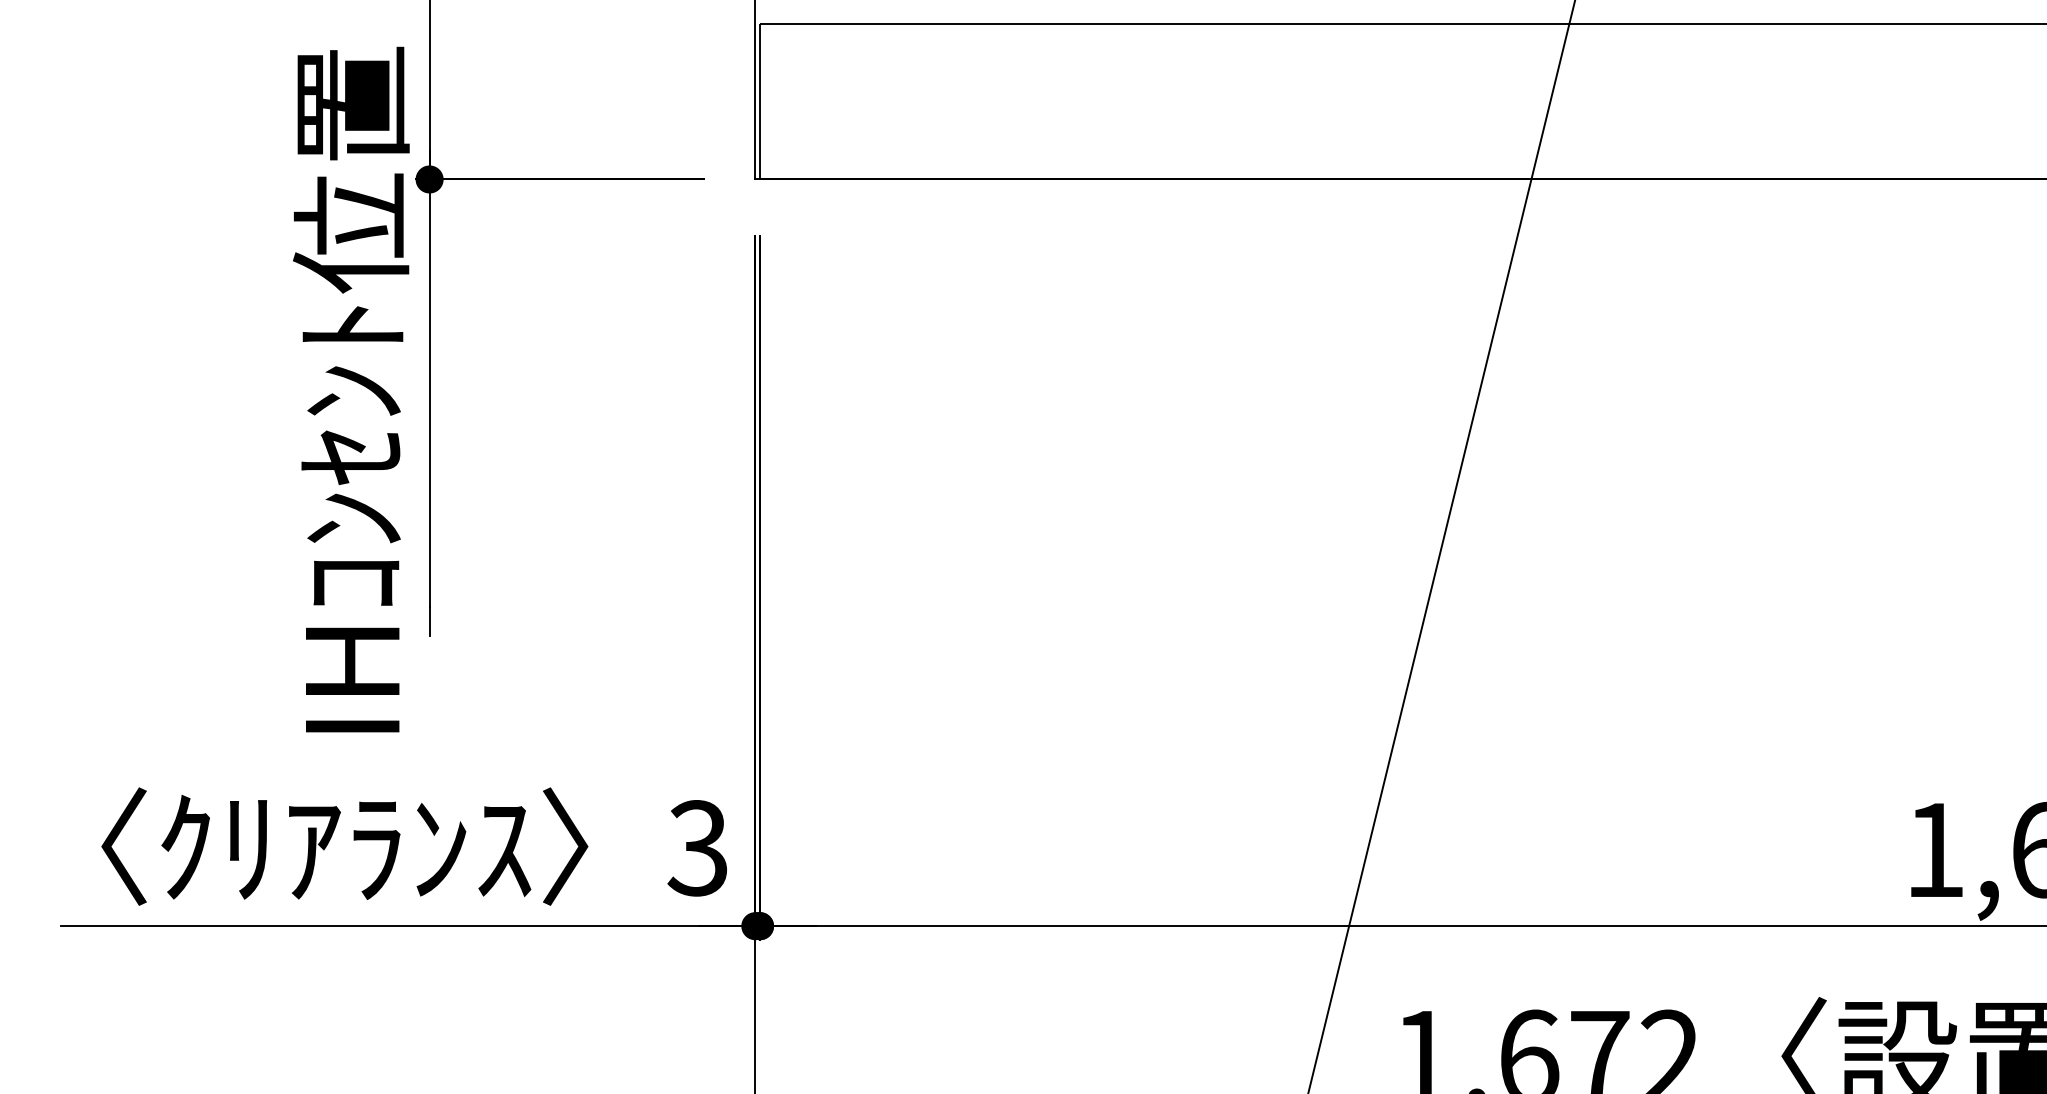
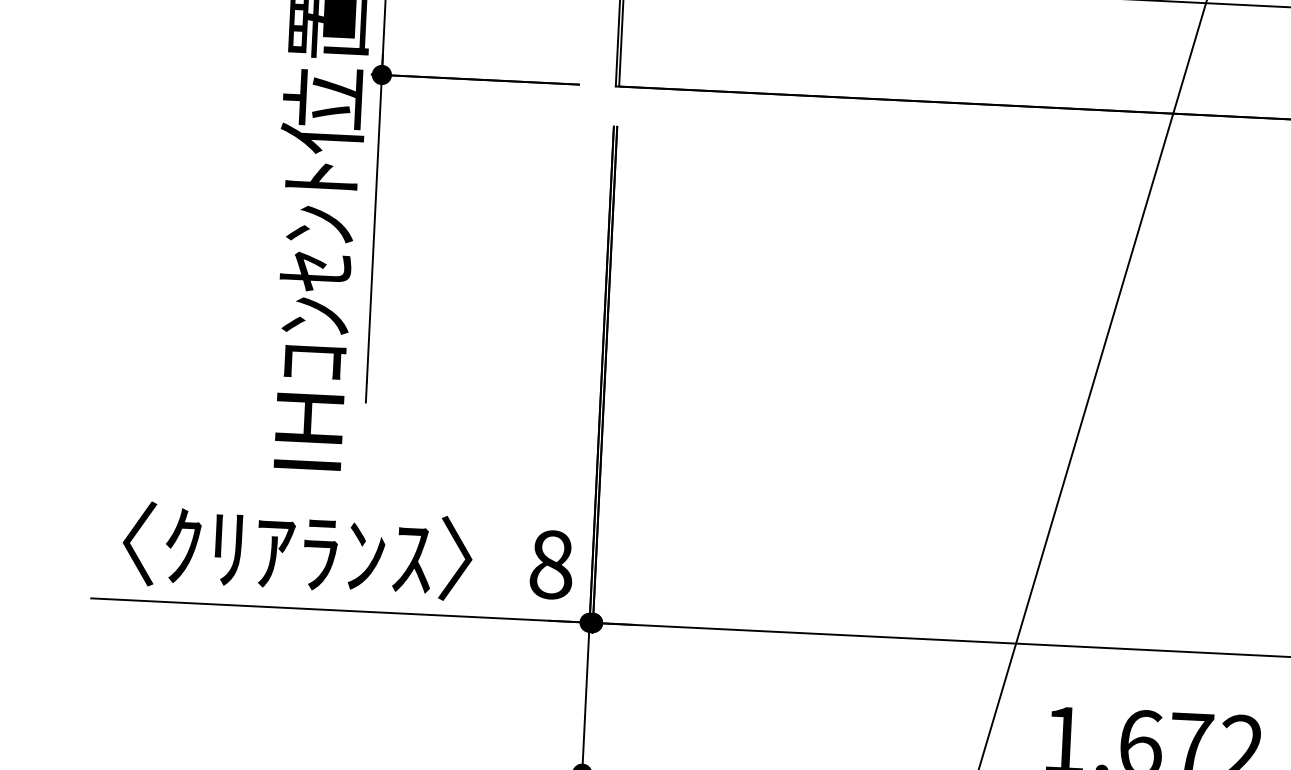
text: (697, 848) -> (550, 564), 3 -> 8

